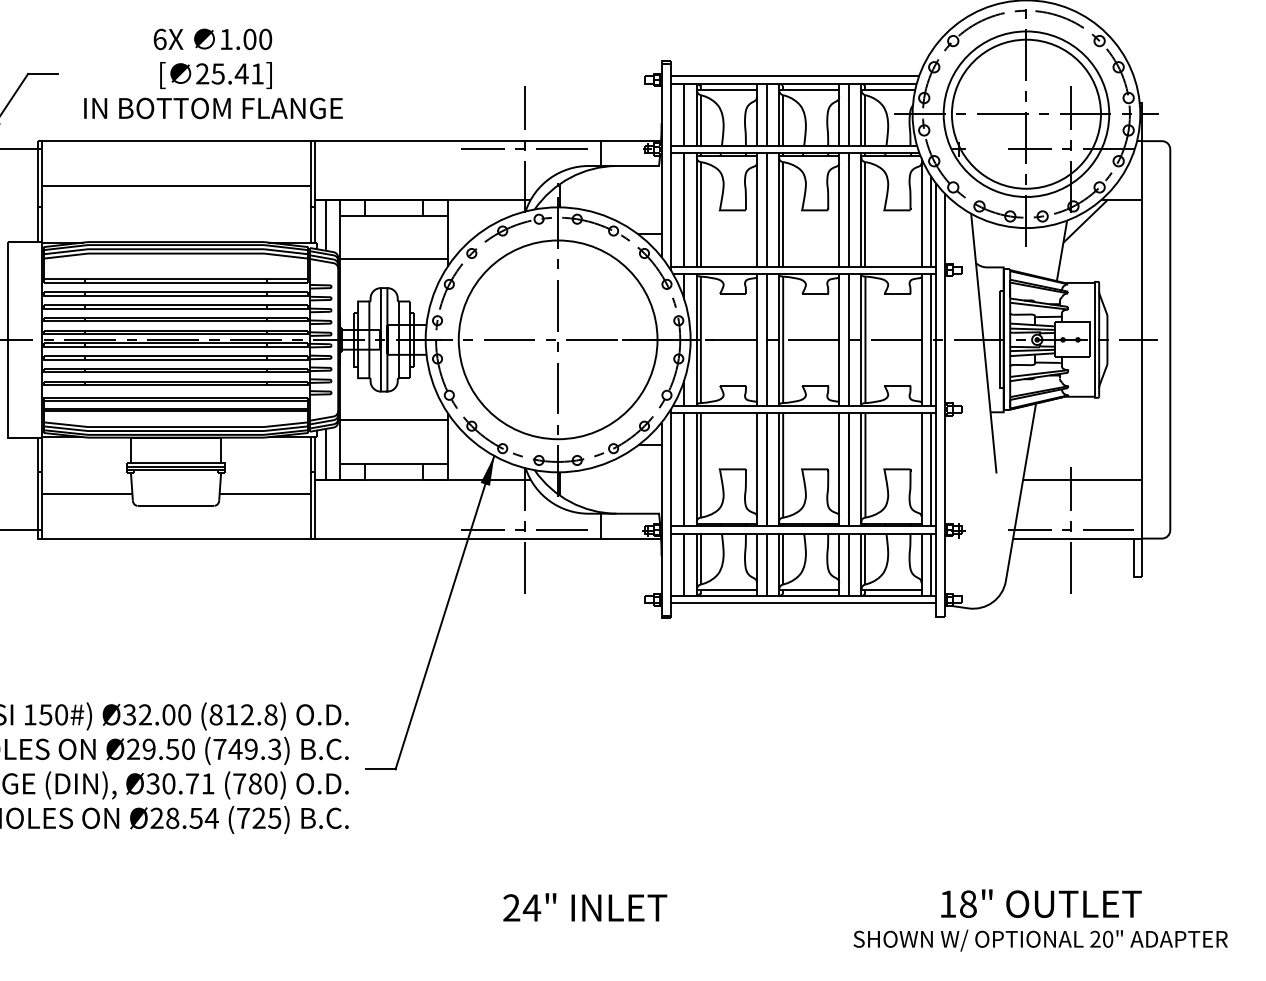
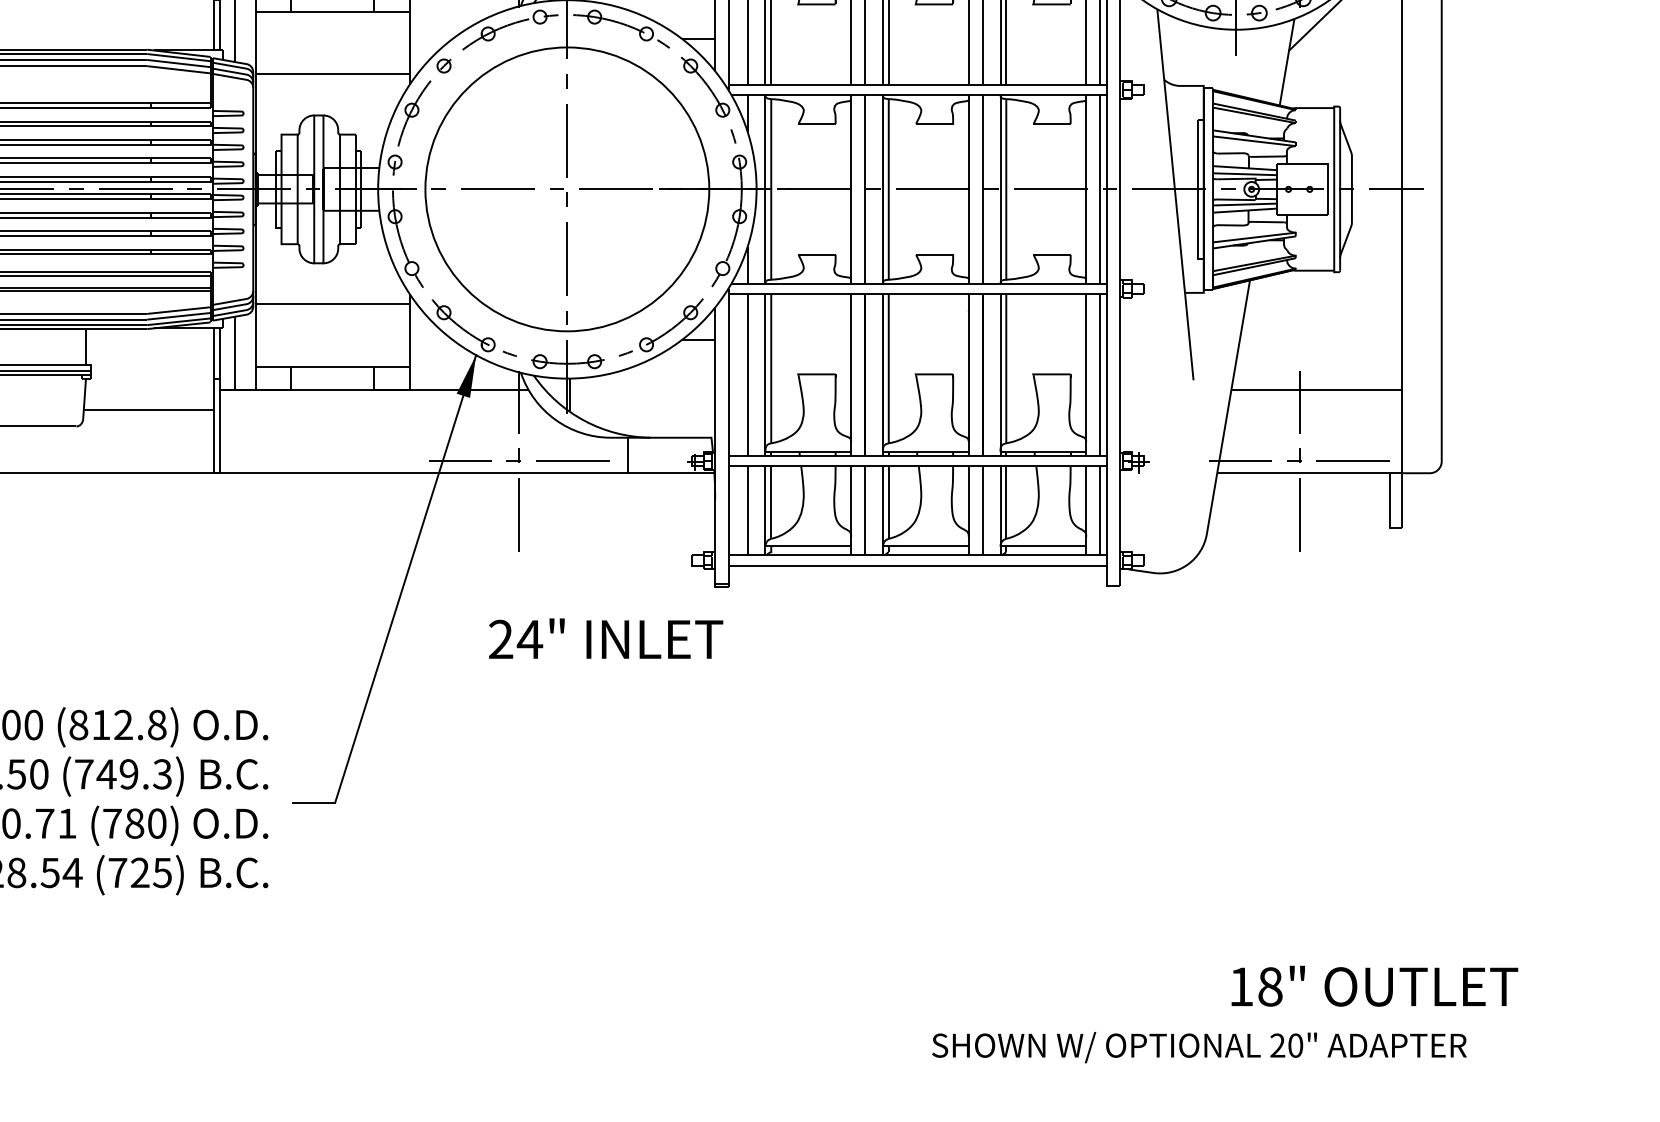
text: (1041, 903) -> (1374, 985), moved
text: (585, 907) -> (606, 638), moved
text: (1040, 940) -> (1199, 1047), moved

